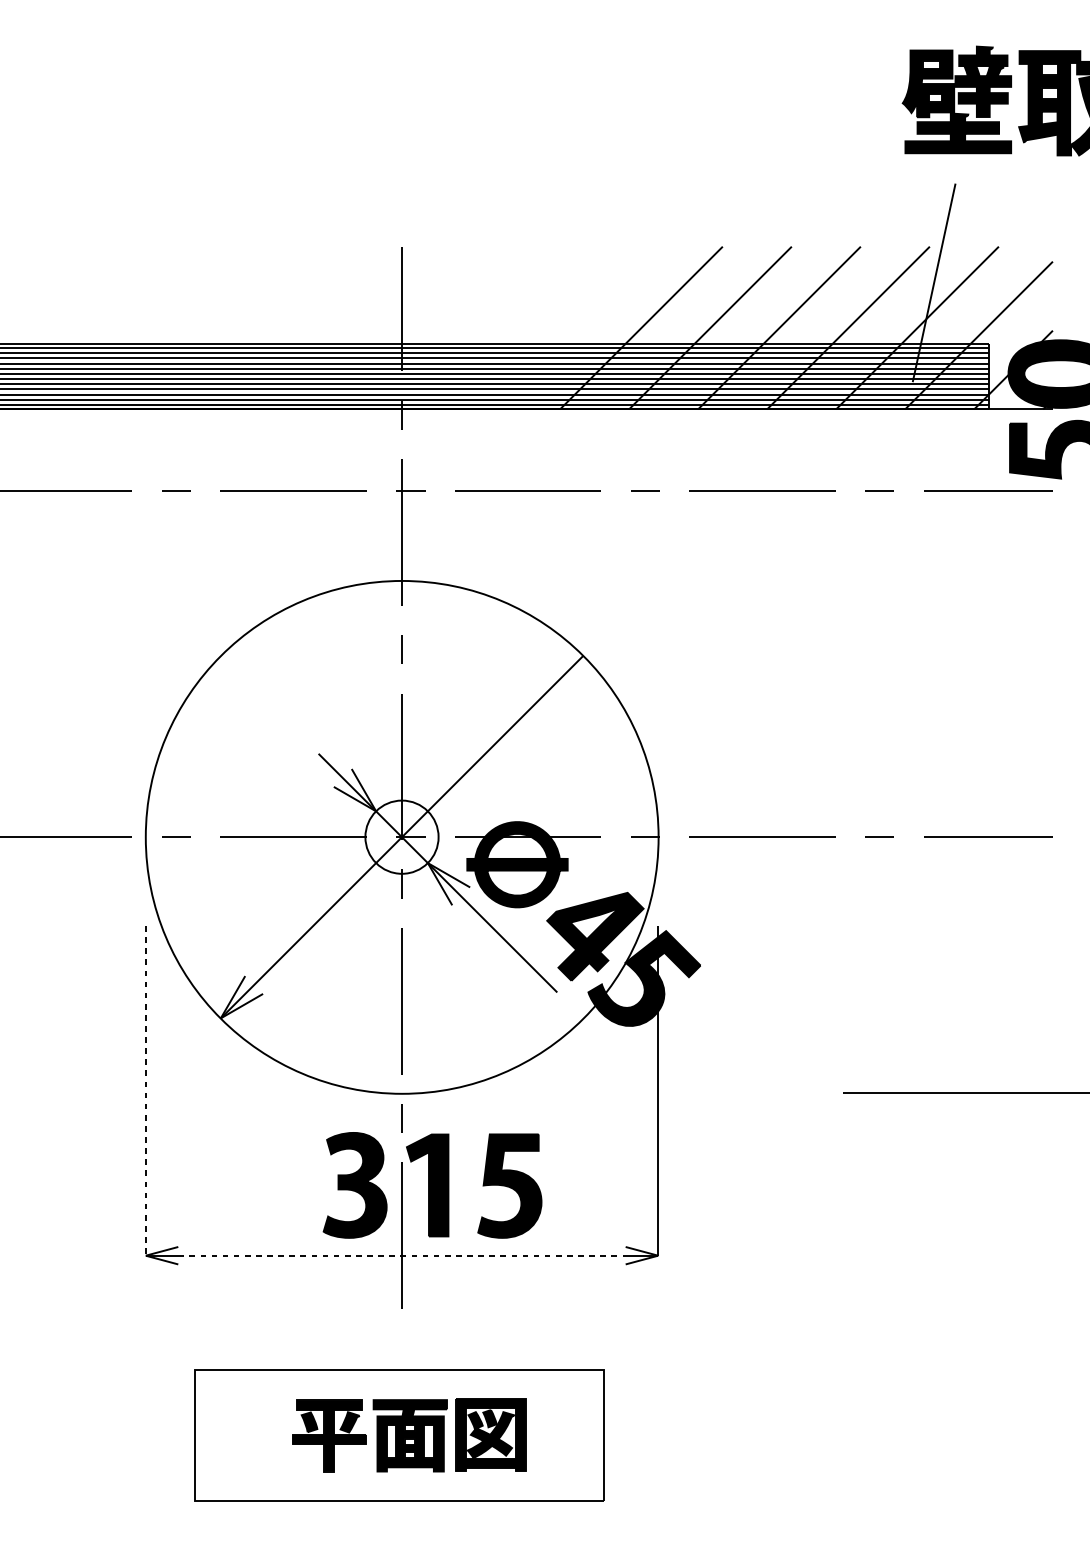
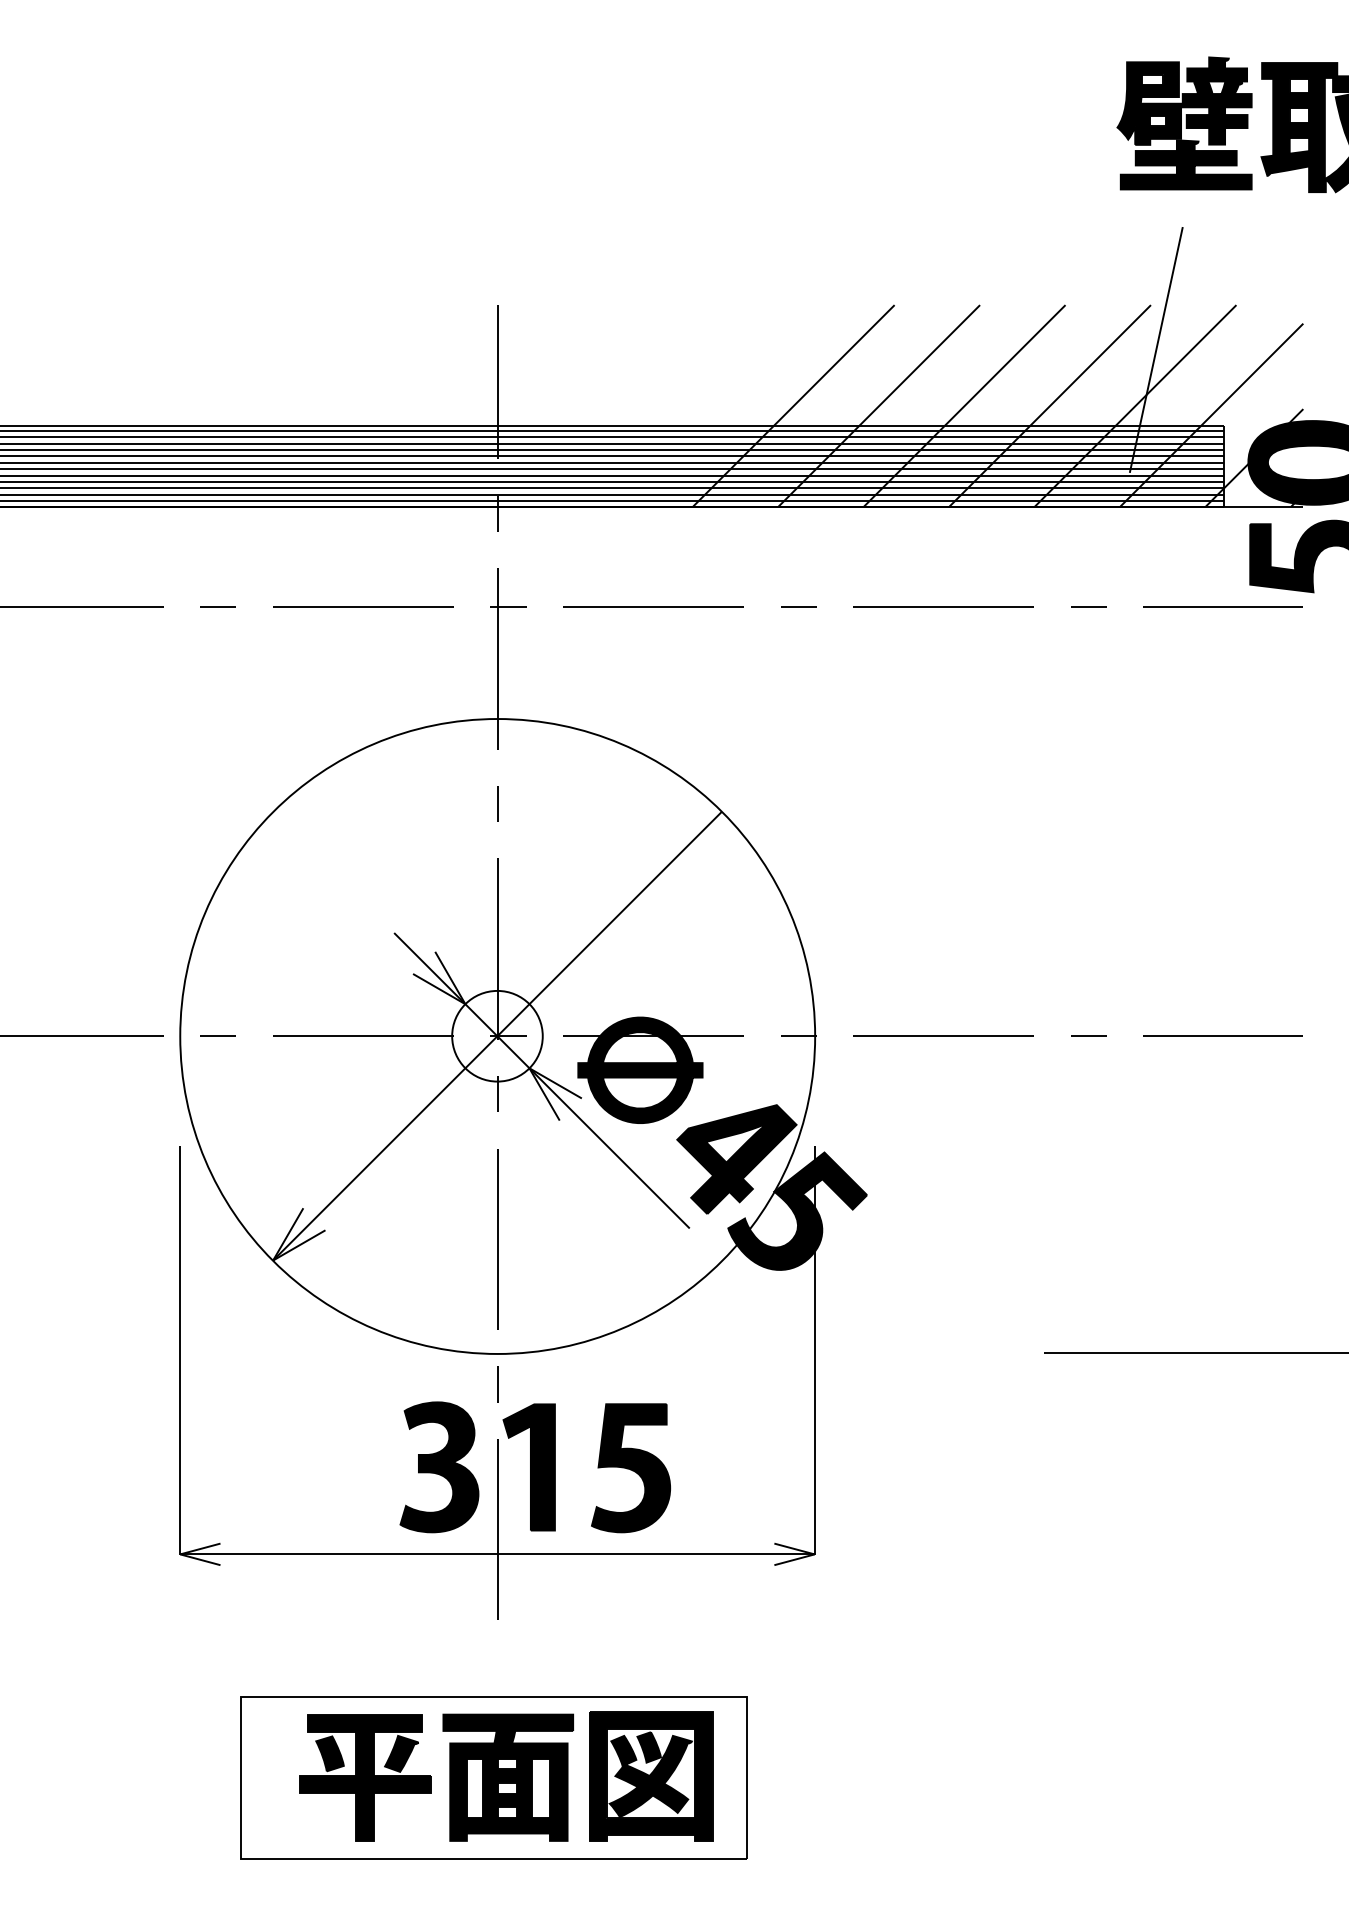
line: (145, 1091) -> (180, 1351), dashed -> solid
line: (402, 1255) -> (497, 1554), dashed -> solid
part: (409, 1435) -> (506, 1776), size x1.43

